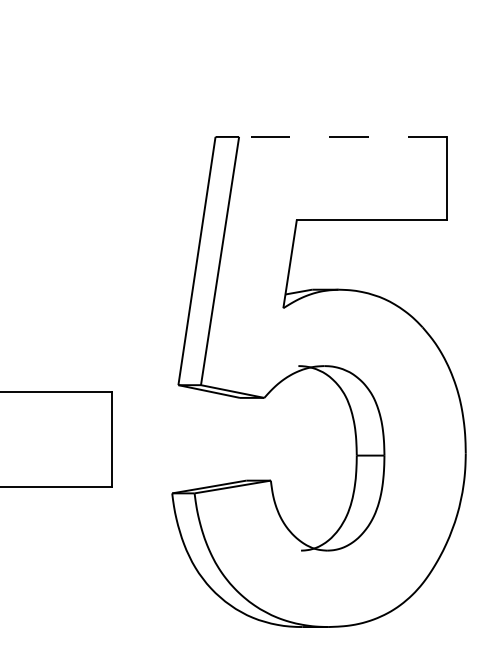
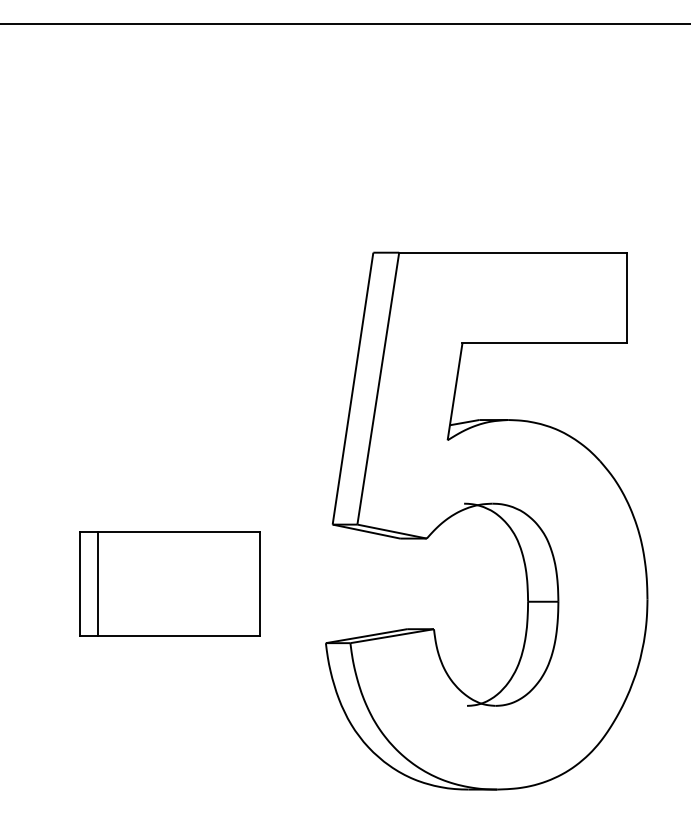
line: (343, 136) -> (513, 252), dashed -> solid

